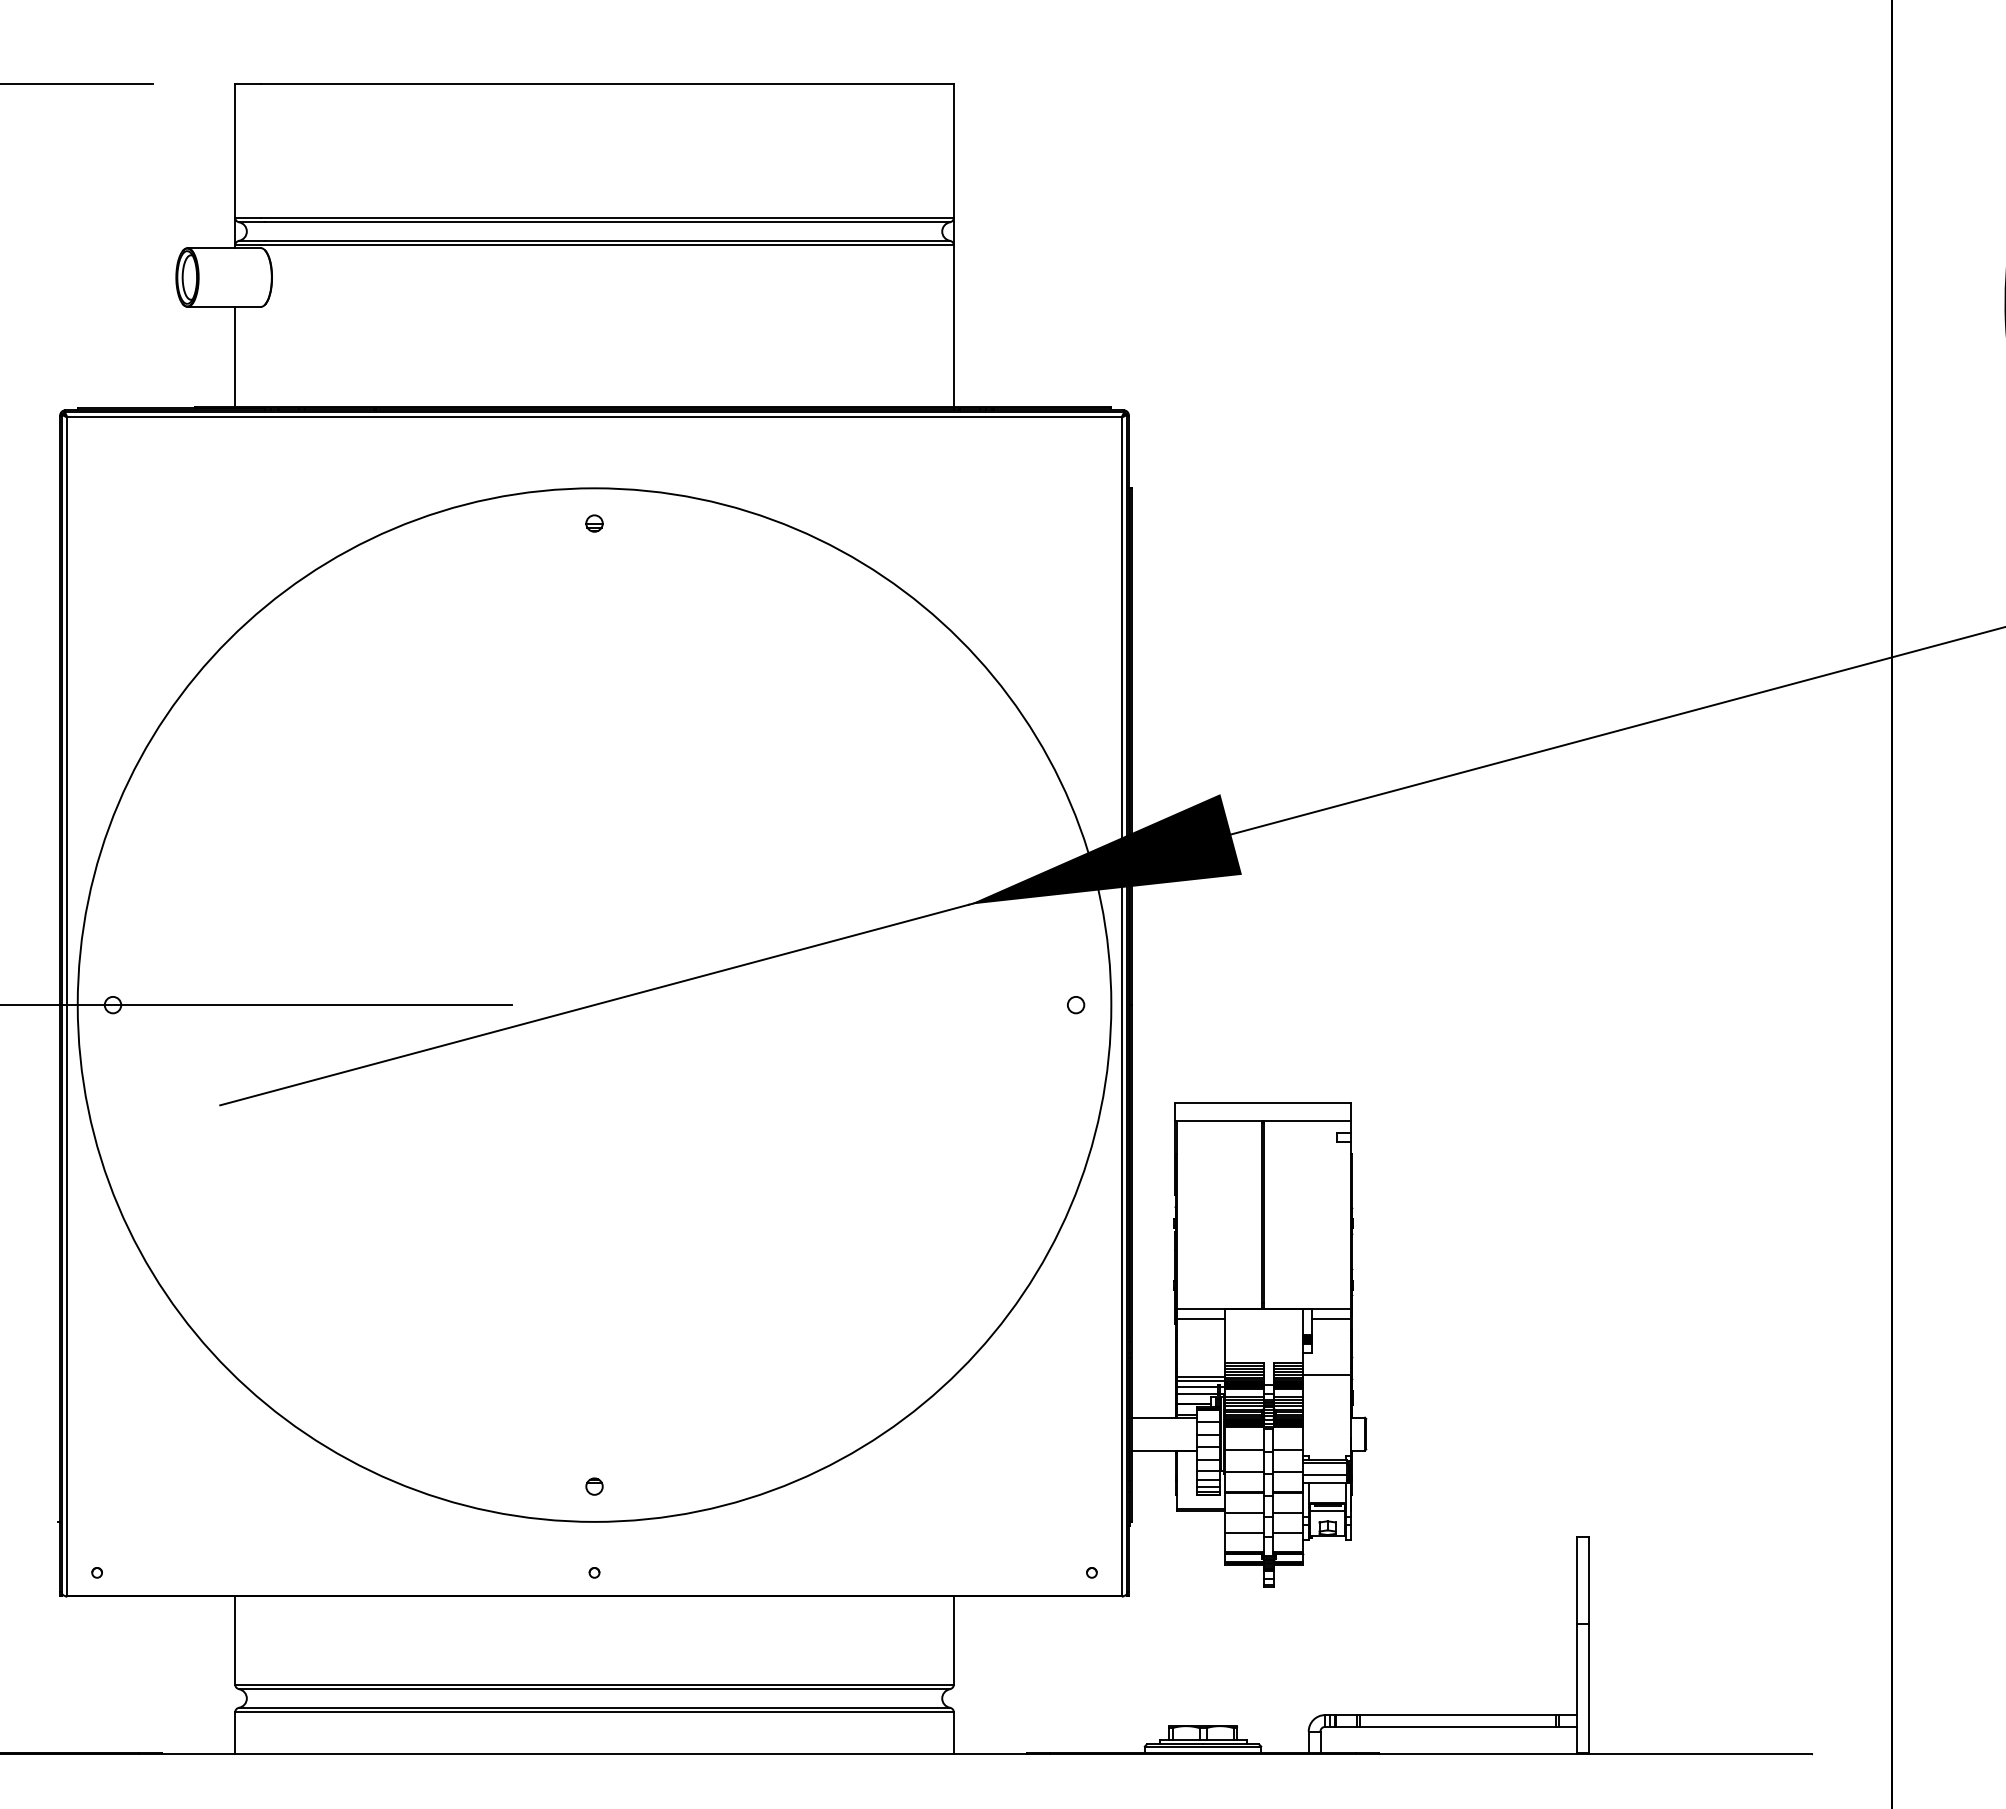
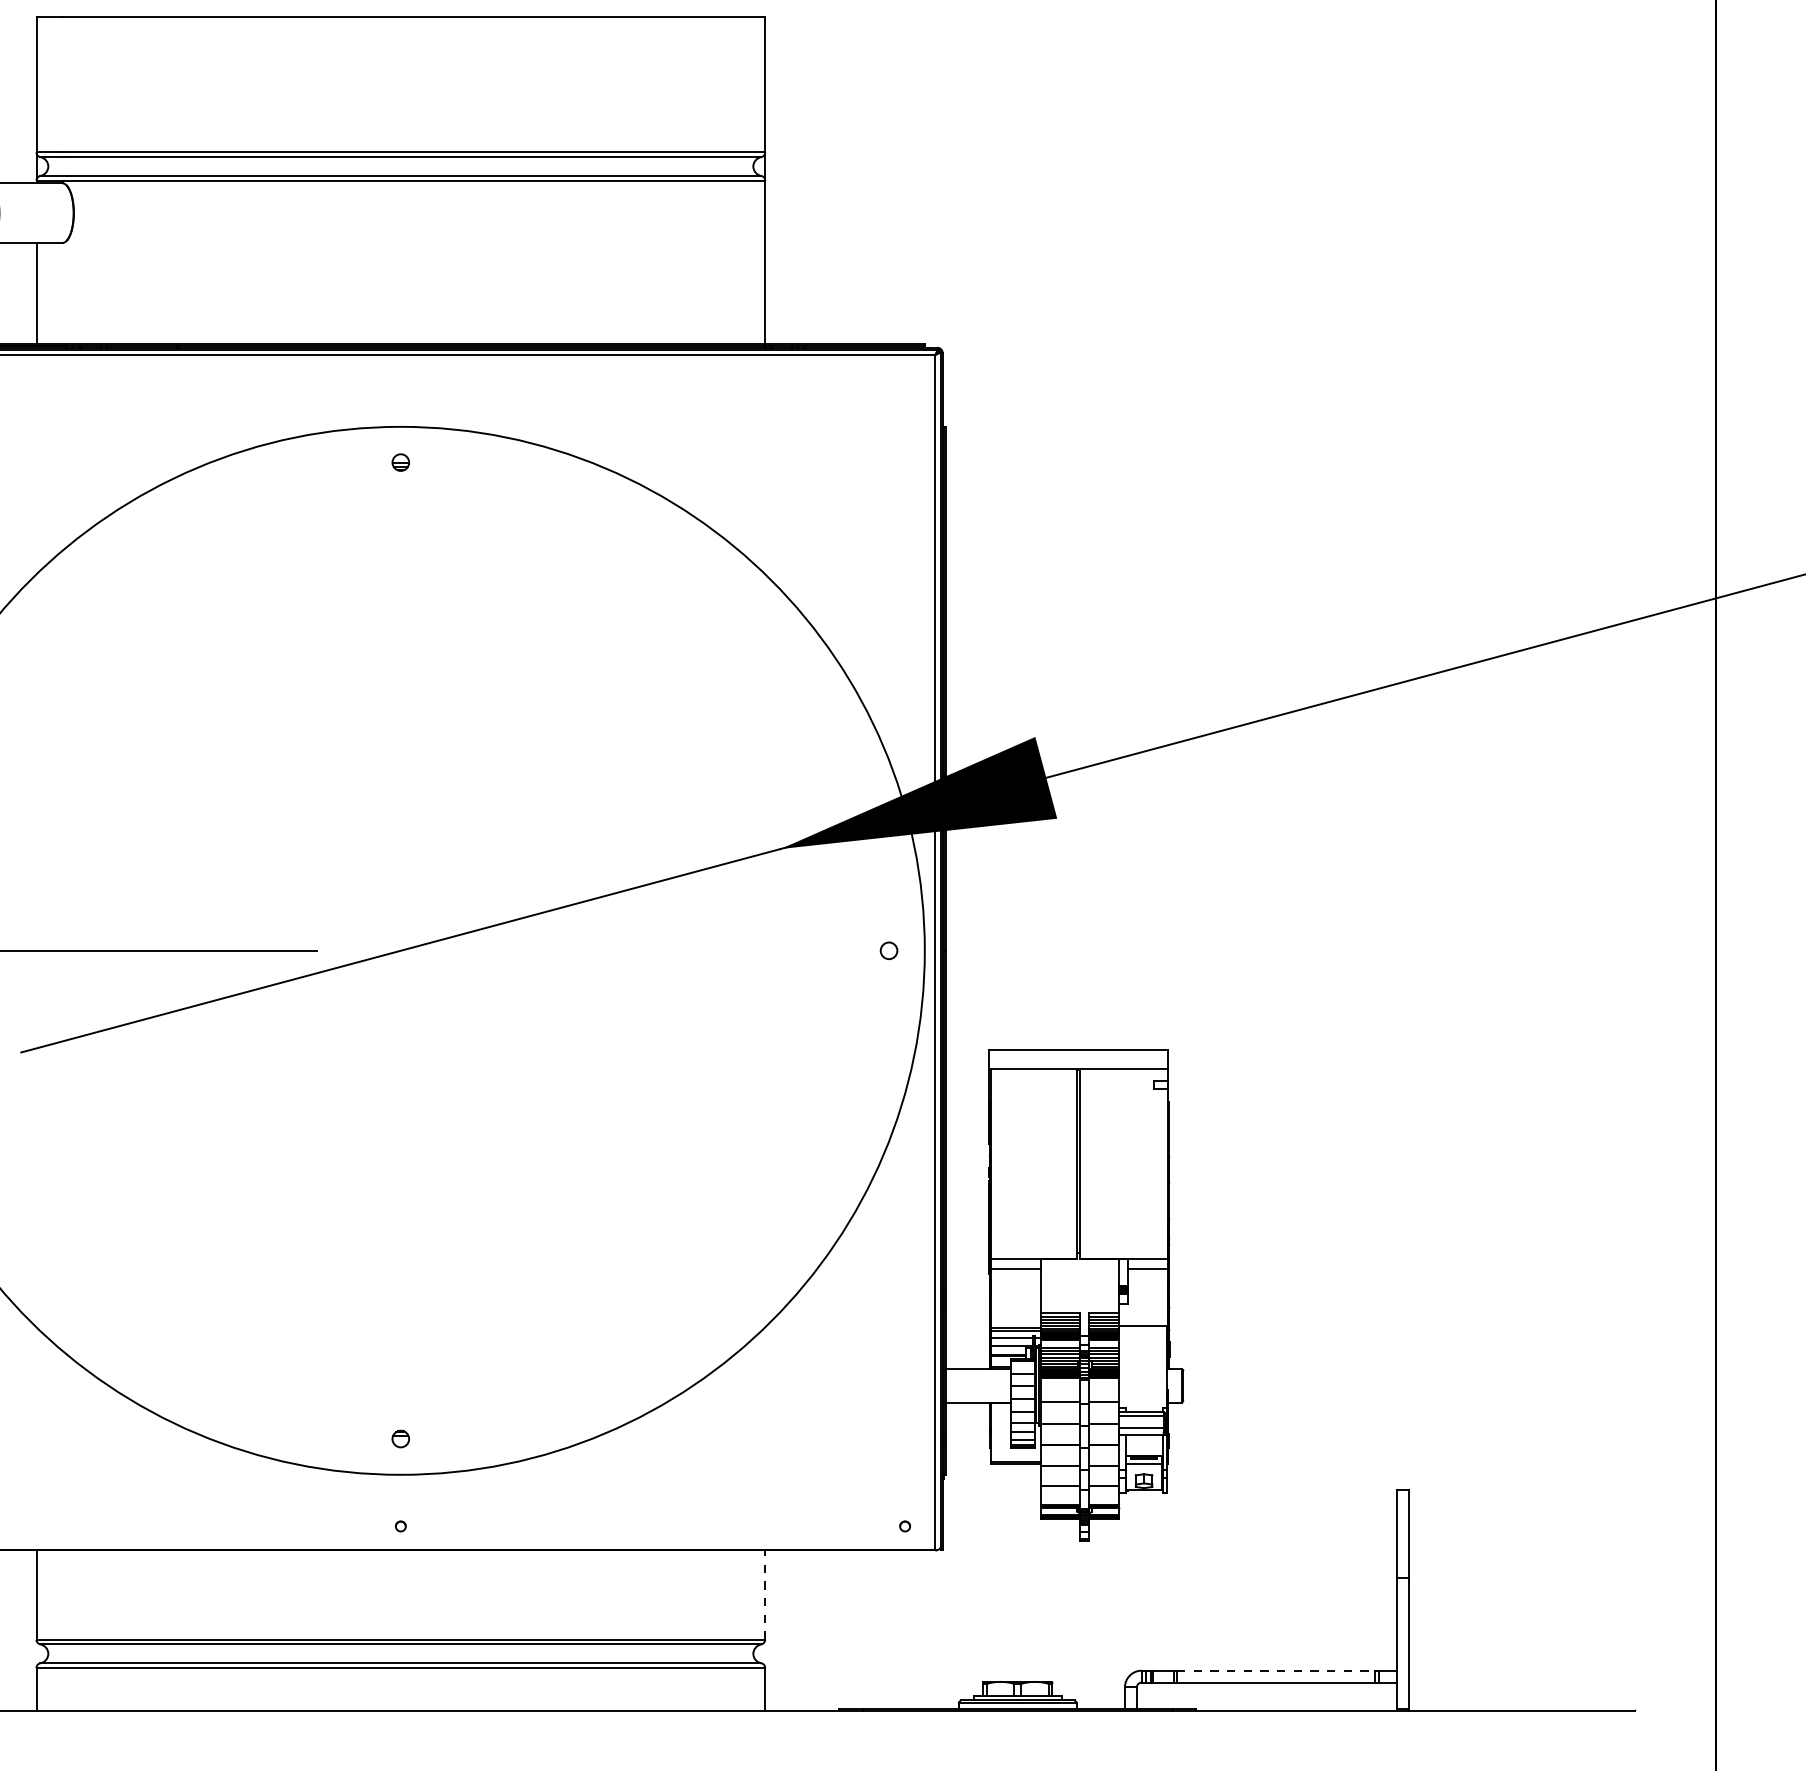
line: (953, 1640) -> (764, 1595), solid -> dashed
line: (1457, 1715) -> (1275, 1671), solid -> dashed

